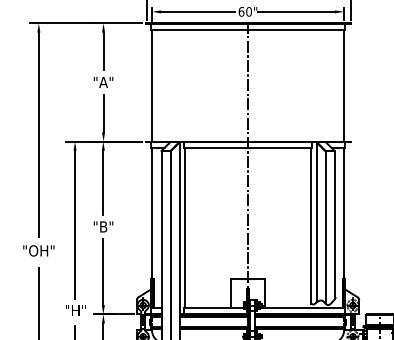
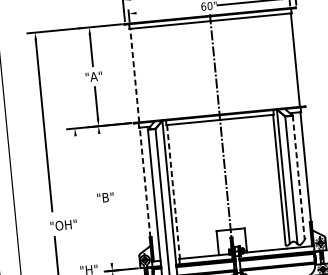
line: (197, 11) -> (166, 9), removed
line: (152, 85) -> (135, 75), solid -> dashed
line: (103, 182) -> (101, 160), removed
line: (152, 213) -> (145, 182), solid -> dashed
line: (75, 224) -> (81, 197), removed
line: (334, 225) -> (298, 177), solid -> dashed
line: (184, 228) -> (173, 192), solid -> dashed
text: (38, 250) -> (63, 224), moved
line: (103, 272) -> (109, 235), removed

